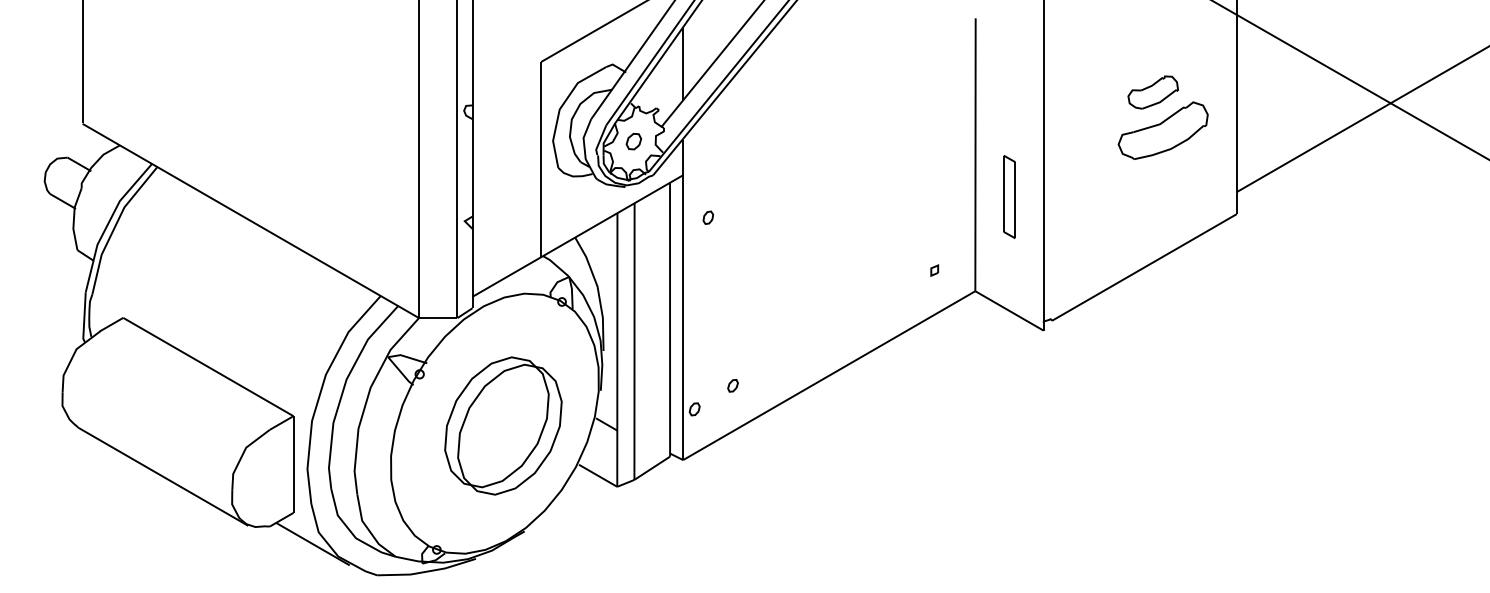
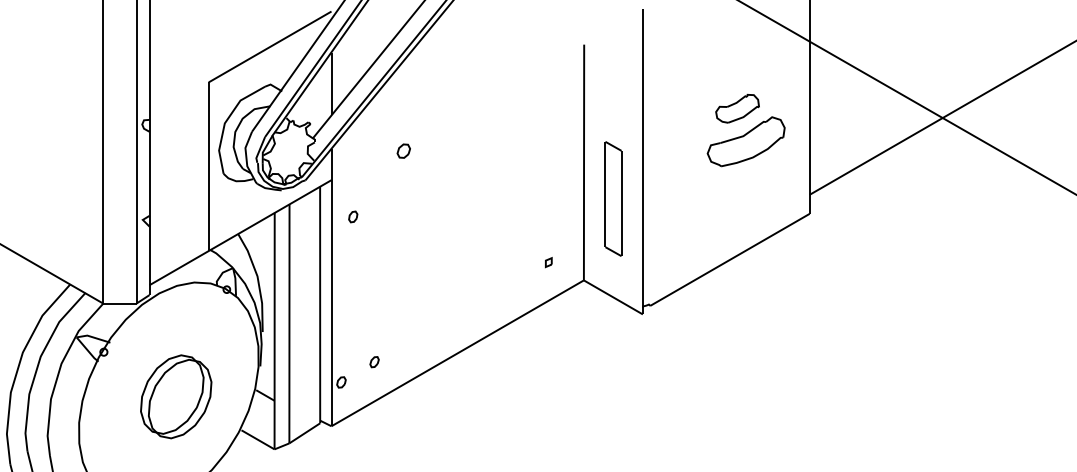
part: (633, 141) -> (403, 151), moved
part: (1009, 196) -> (613, 198), size x1.6
part: (503, 425) -> (176, 396), size x0.7

